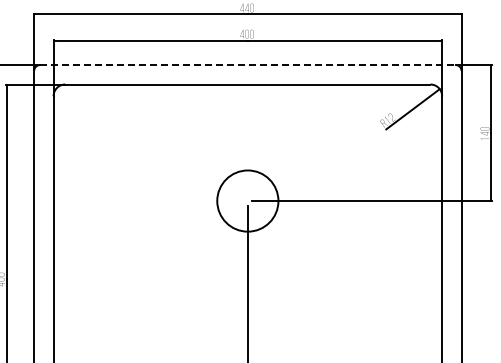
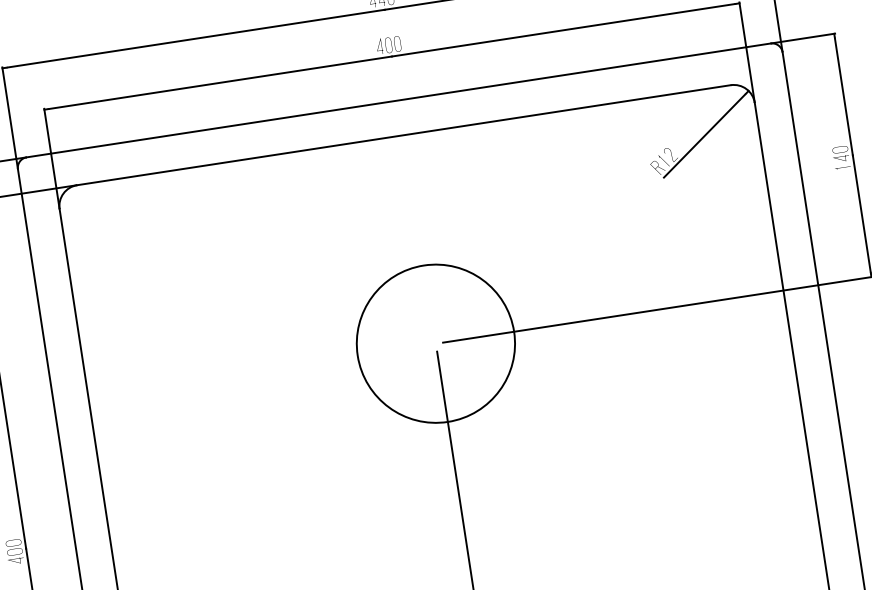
line: (247, 65) -> (398, 101), dashed -> solid
circle: (247, 200) -> (435, 342), size x1.43

